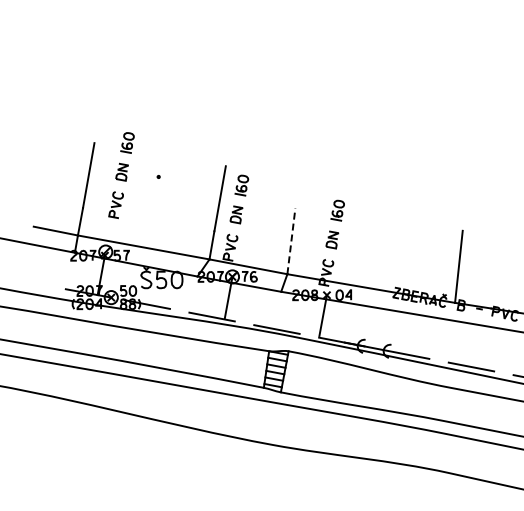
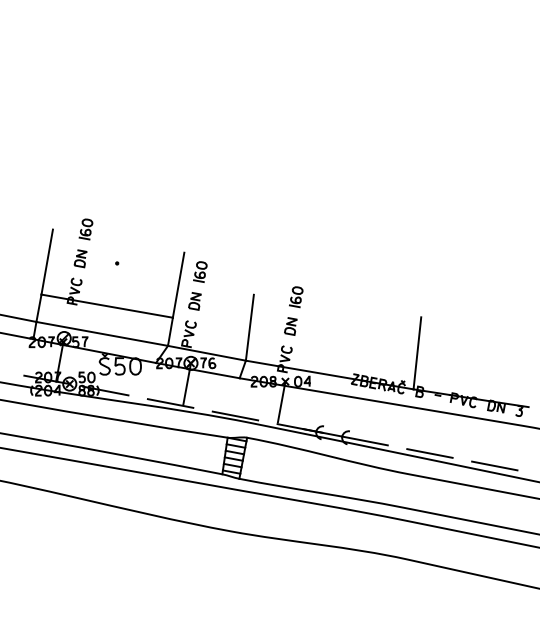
line: (148, 219) -> (106, 305), added
line: (291, 241) -> (249, 327), dashed -> solid

